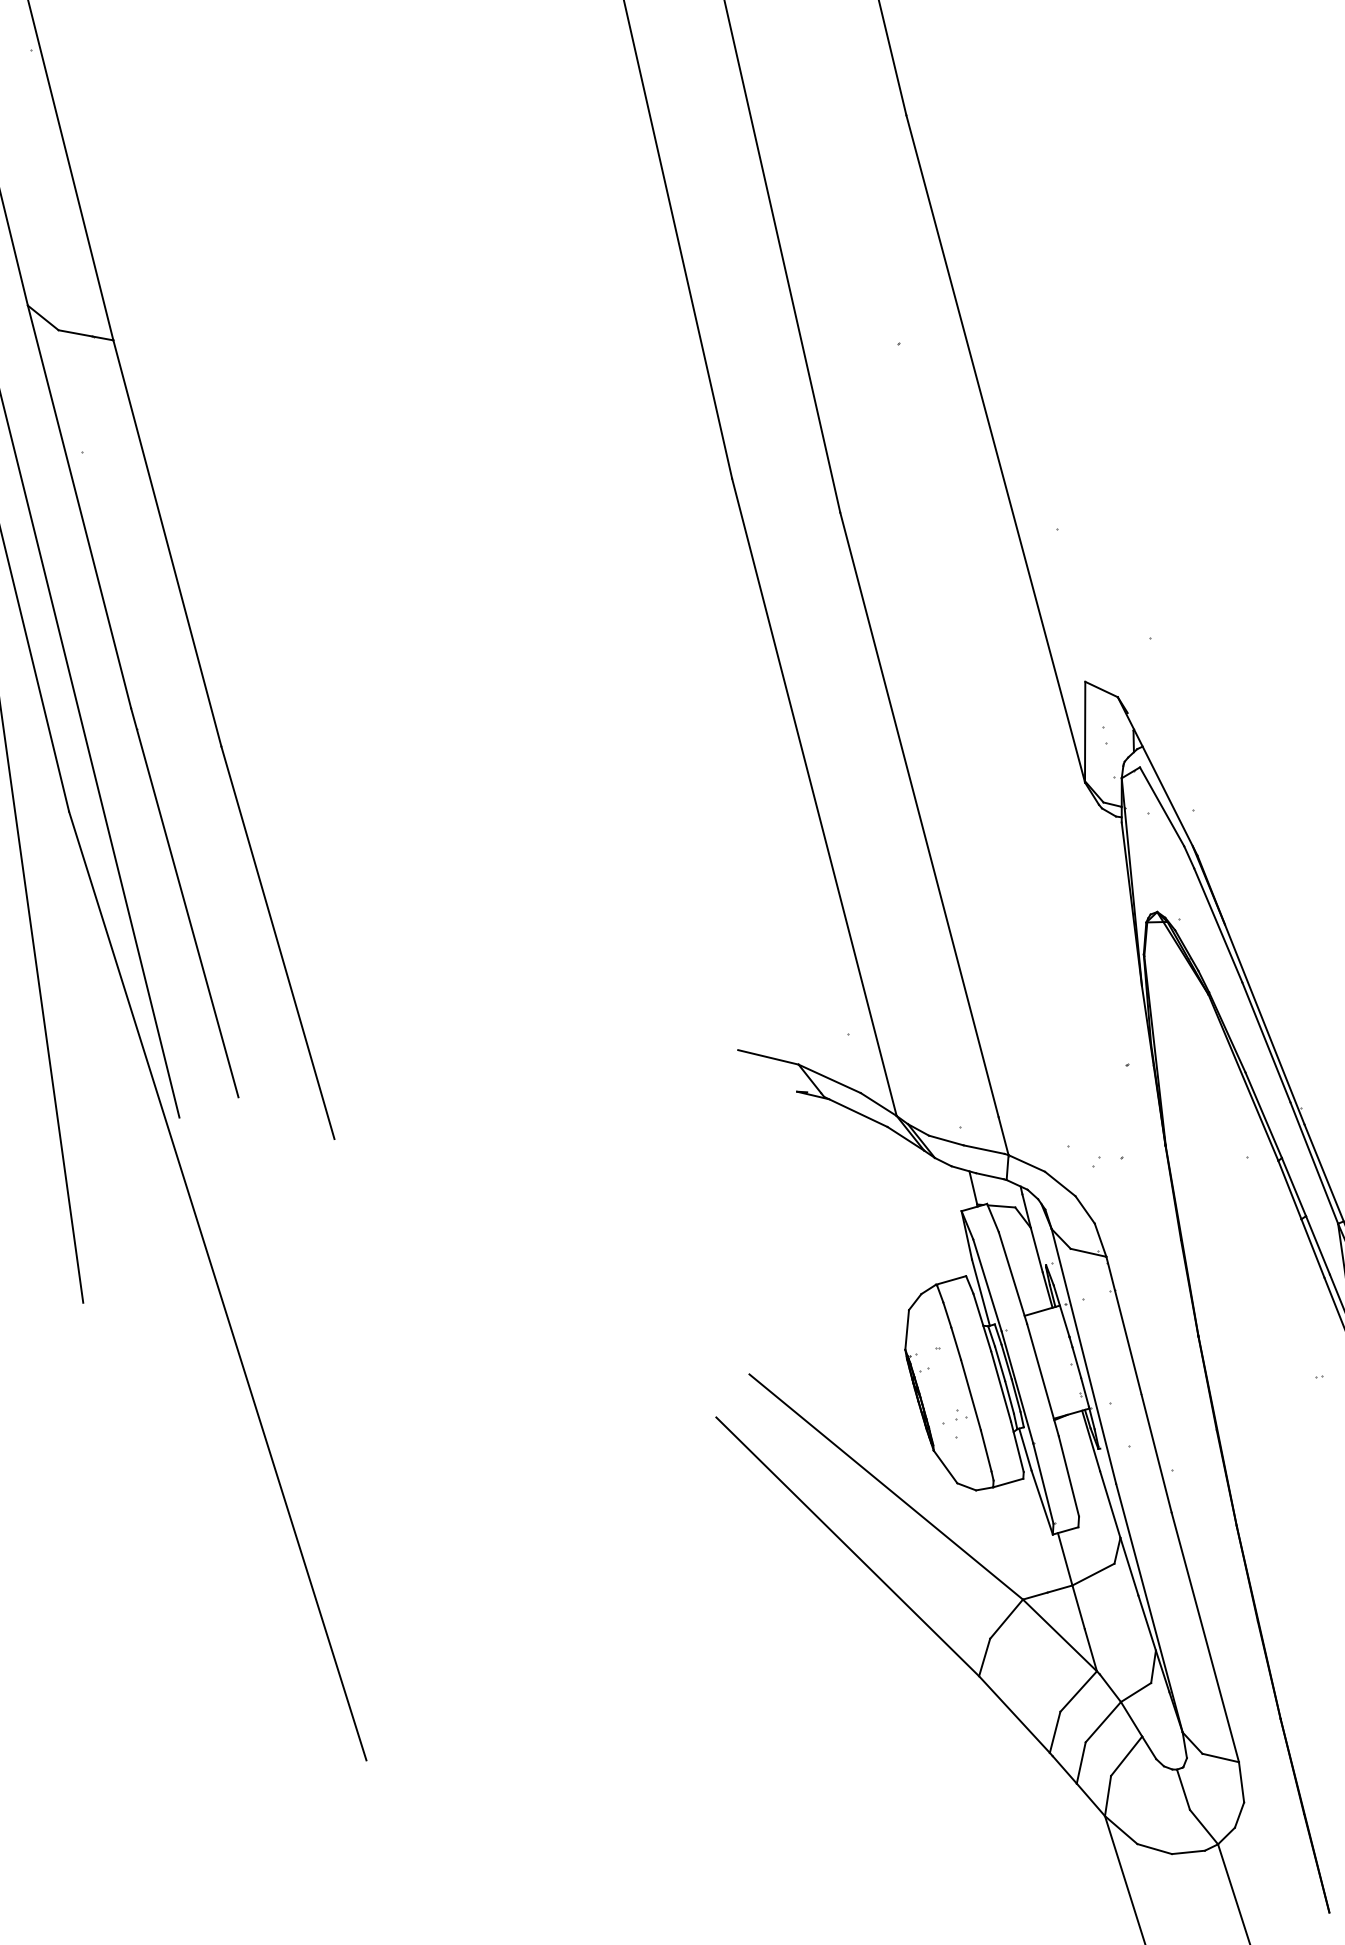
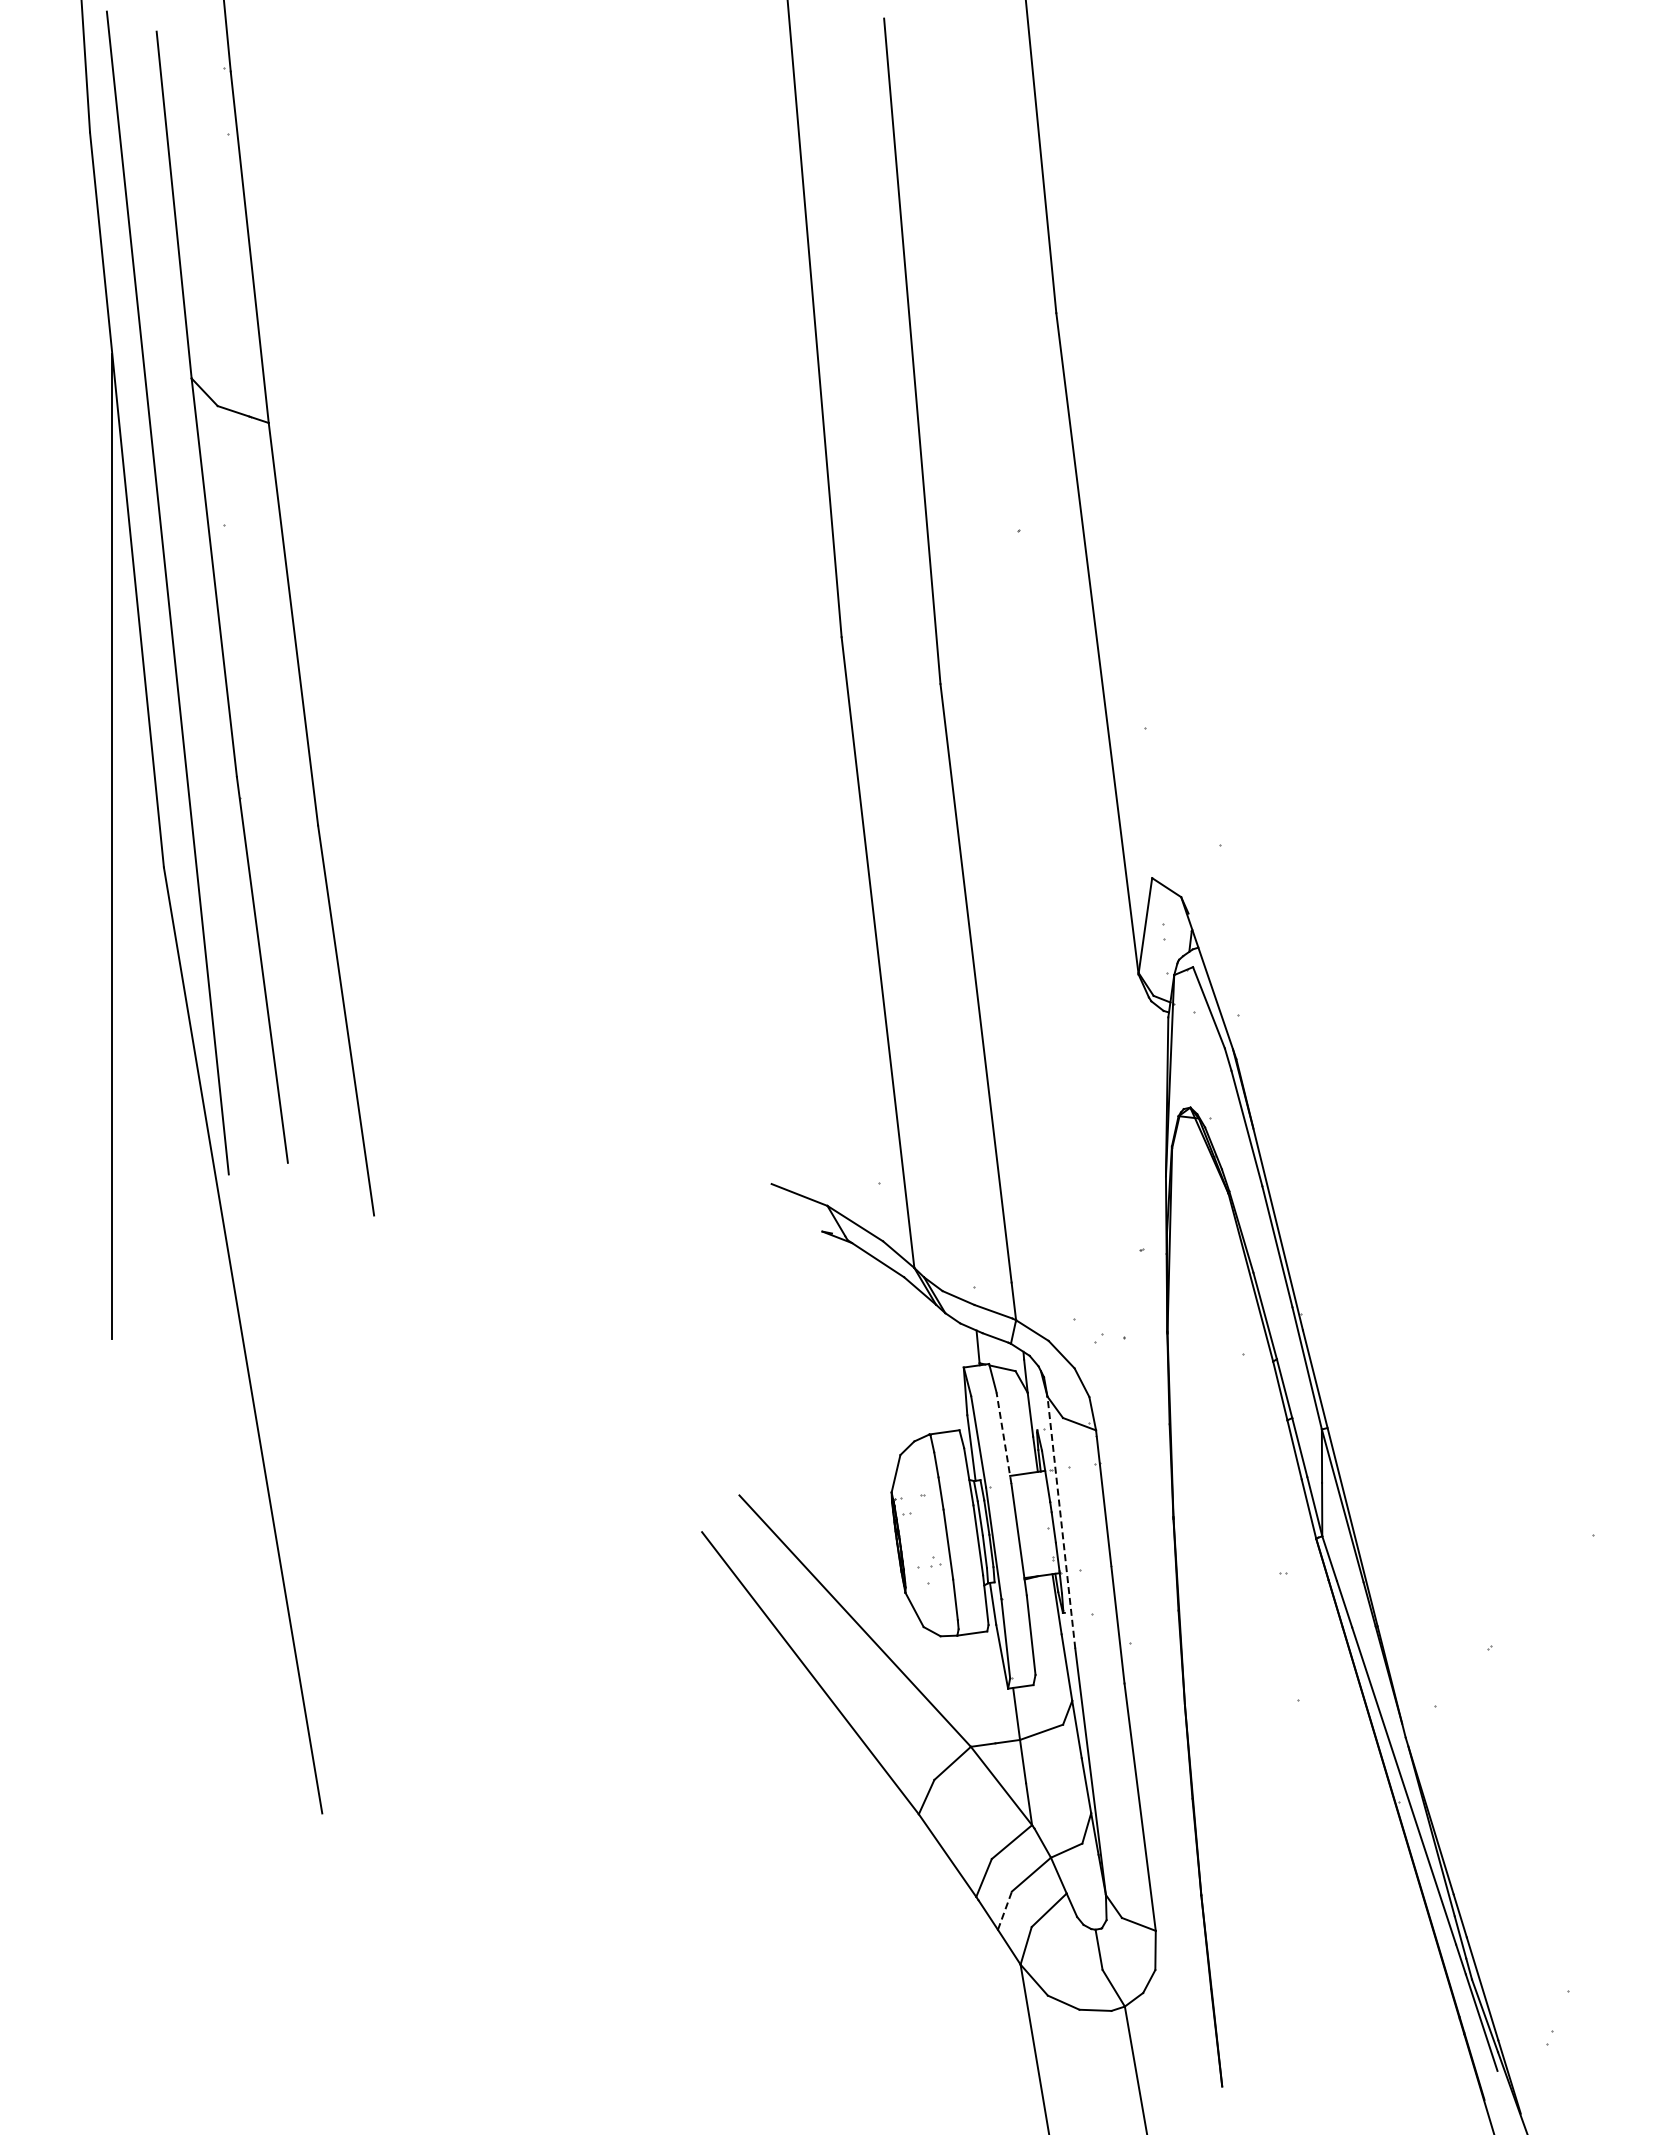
line: (1012, 1277) -> (1003, 1437), solid -> dashed
line: (1084, 1356) -> (1061, 1522), solid -> dashed
line: (1081, 1762) -> (1005, 1910), solid -> dashed

